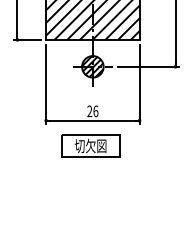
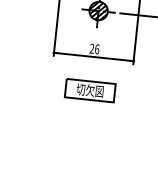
part: (90, 145) -> (90, 90), moved

